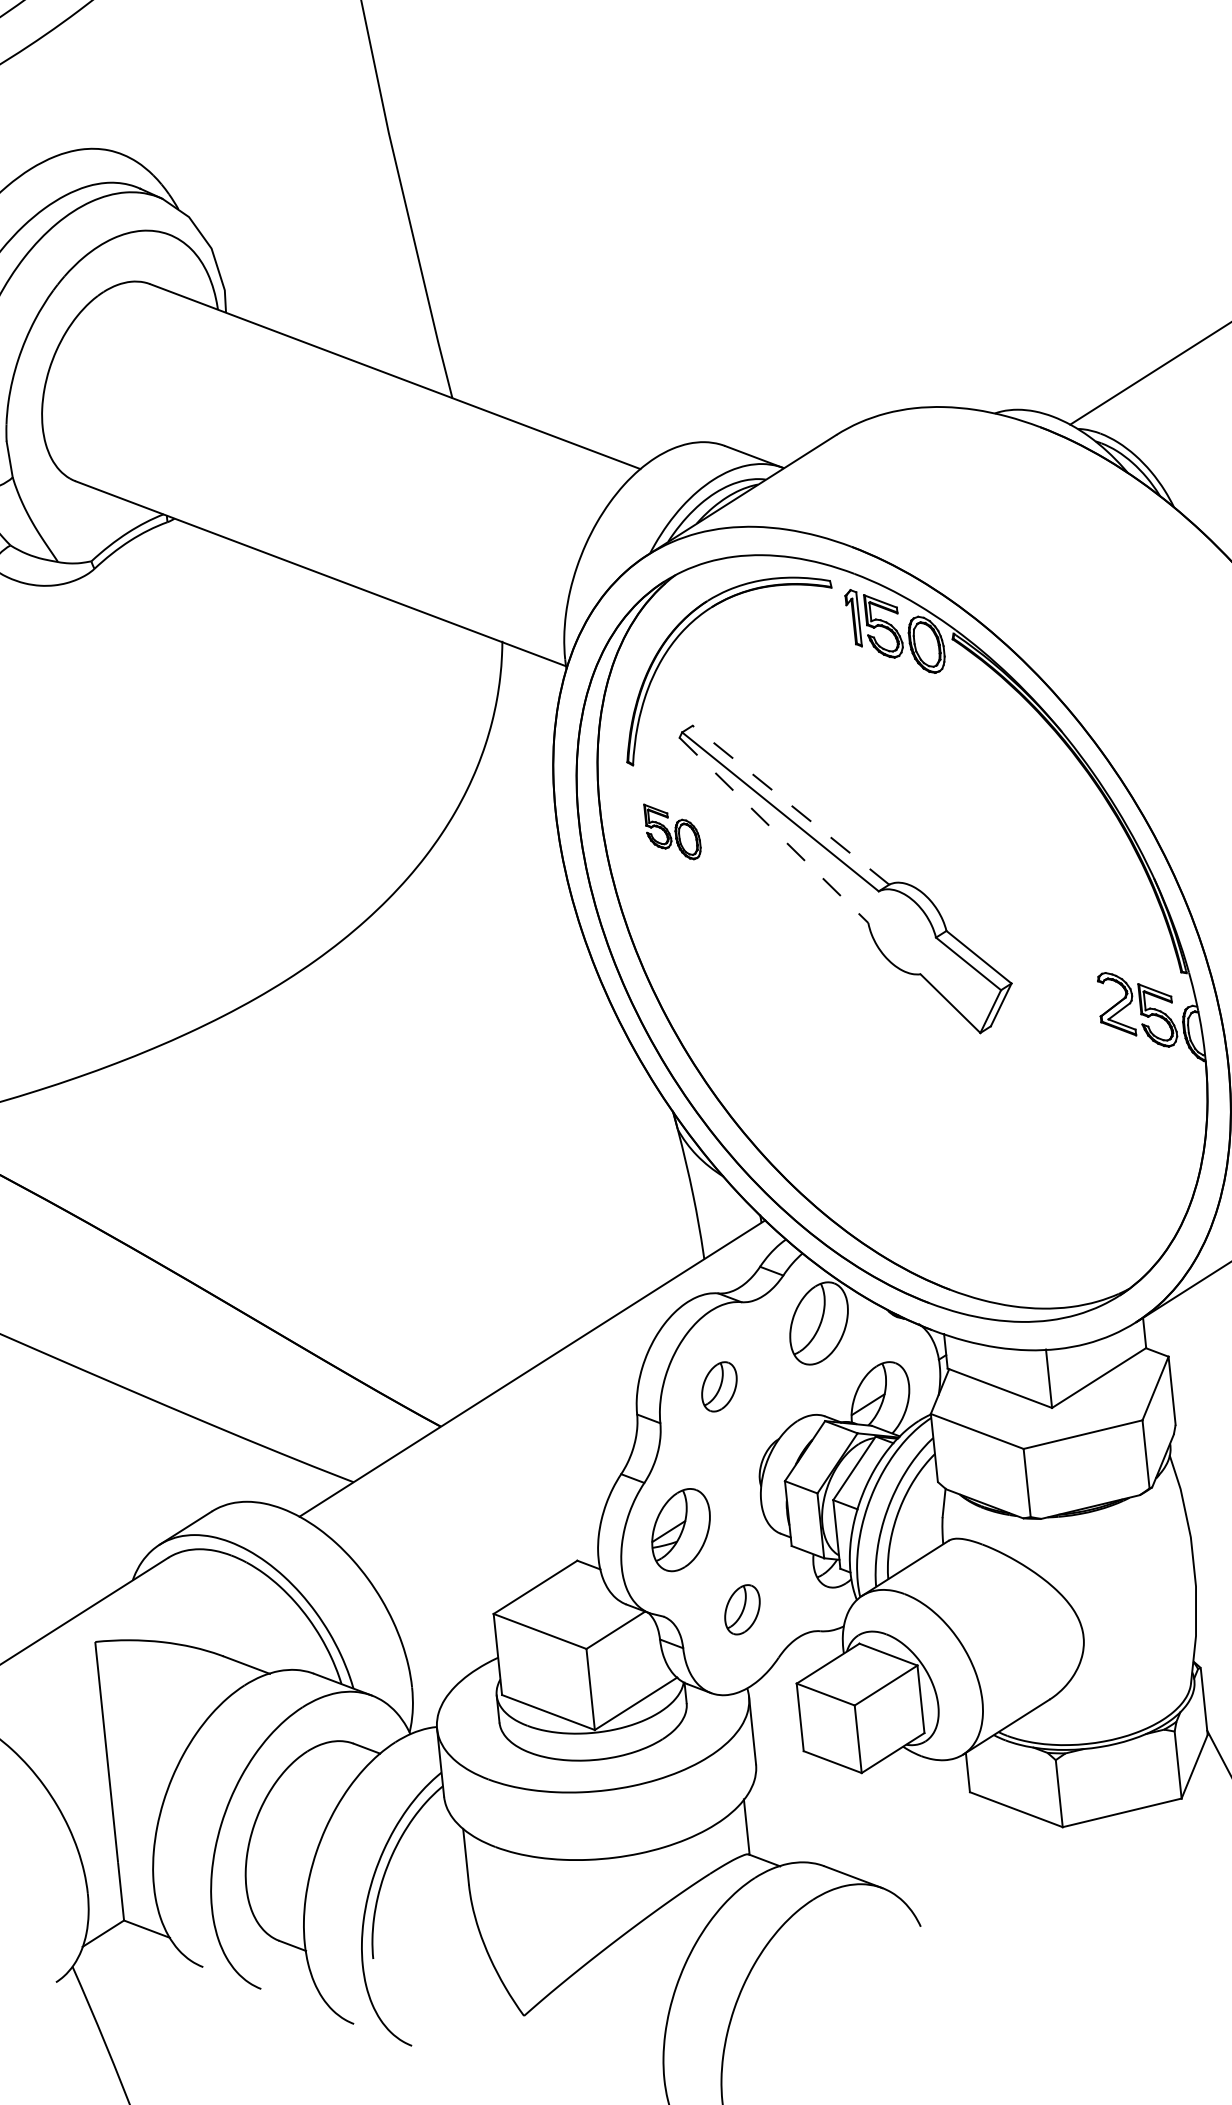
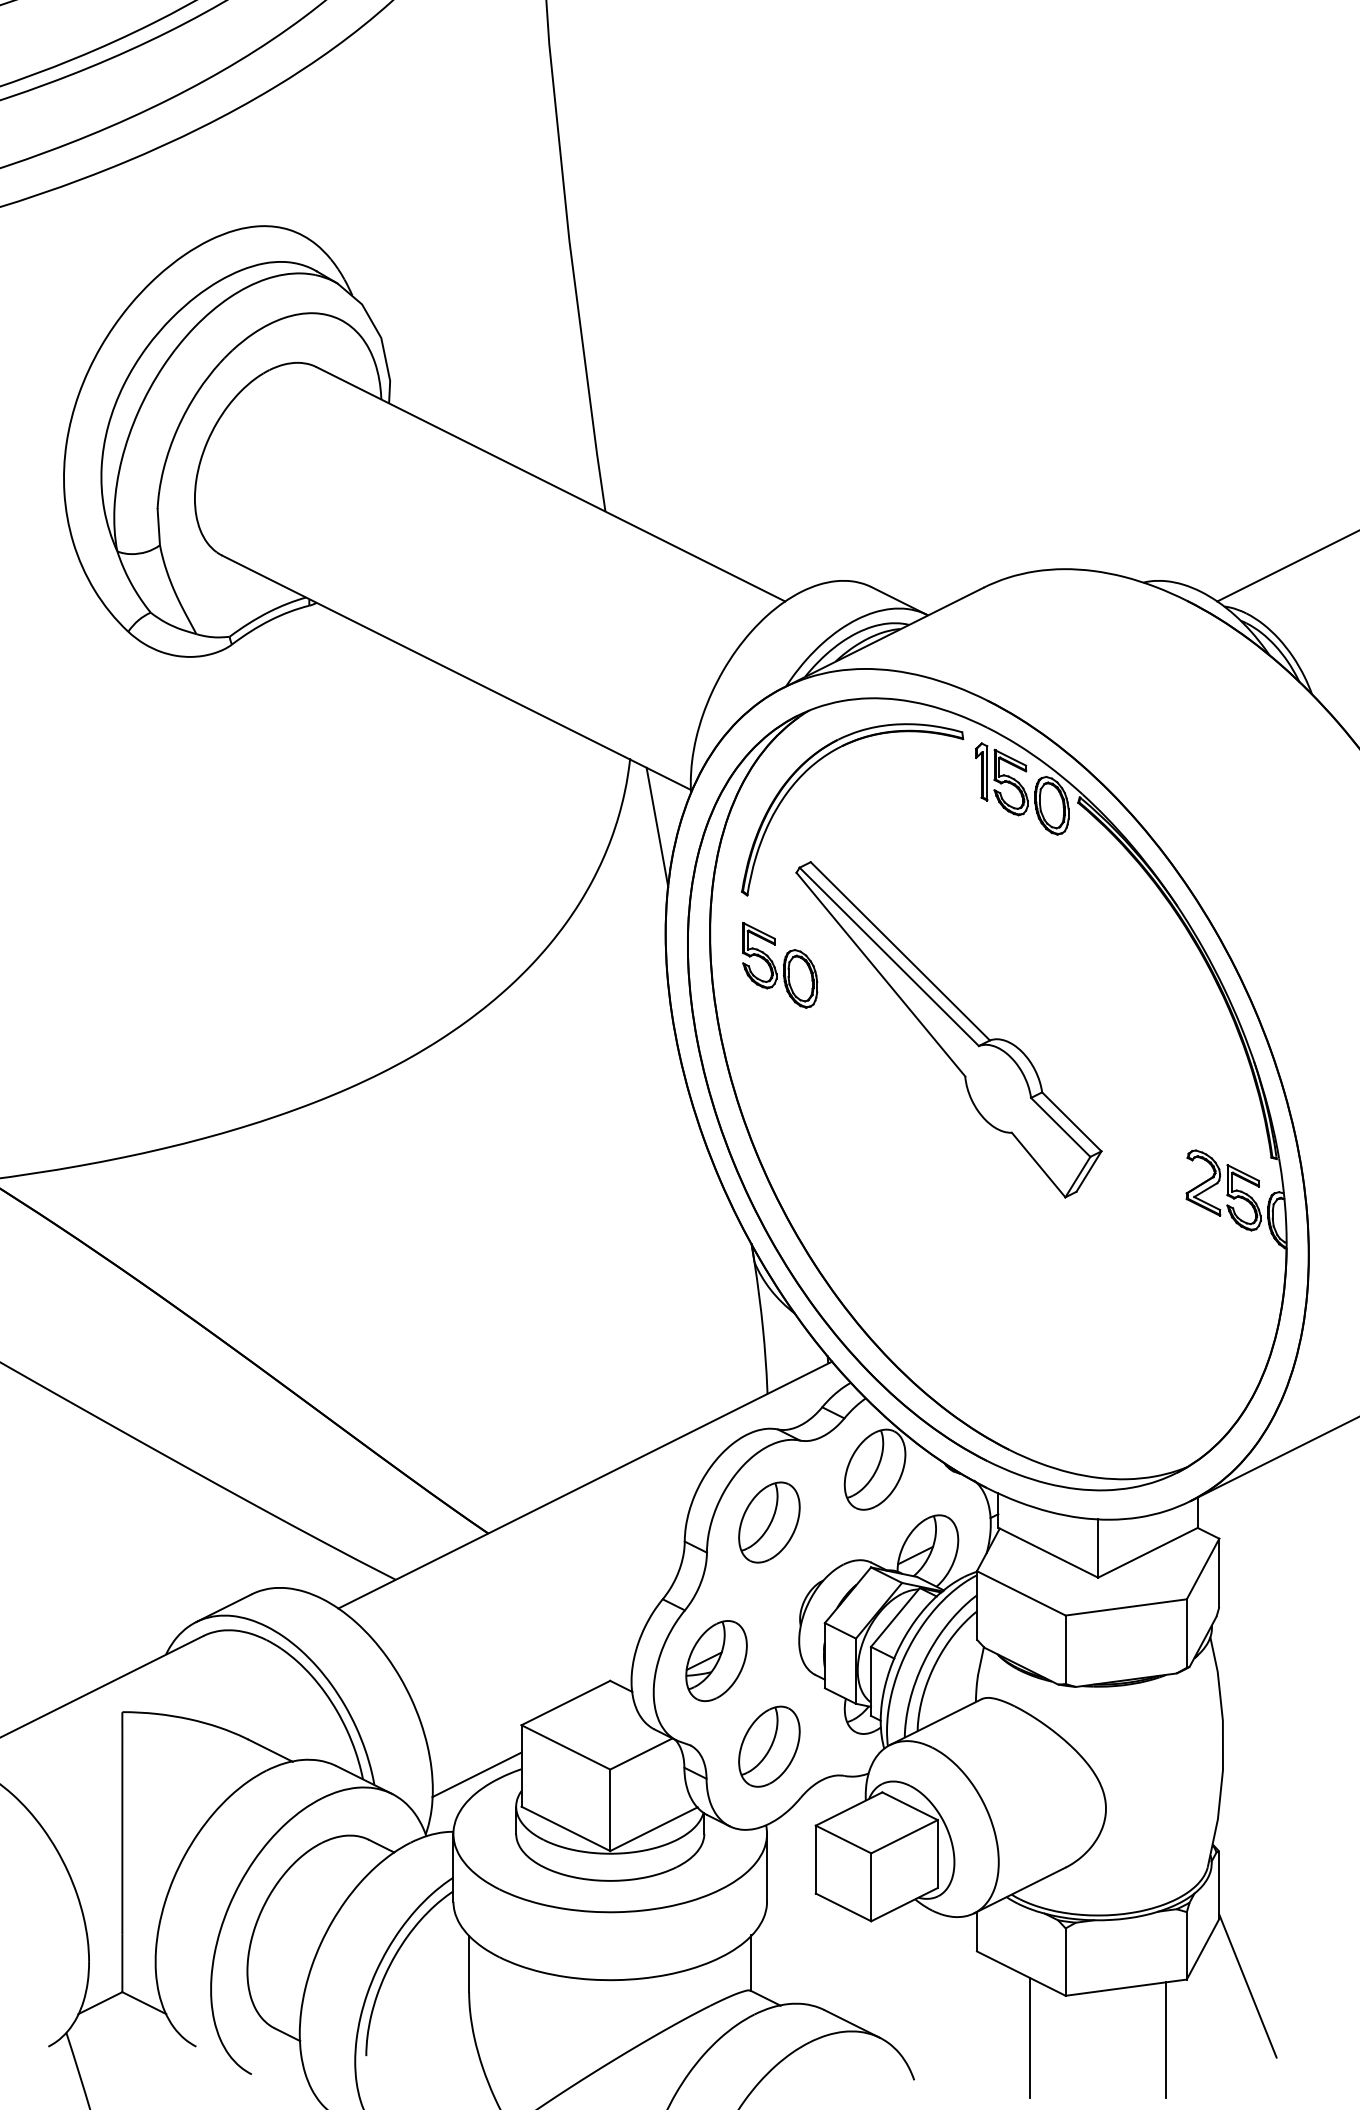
line: (536, 707) -> (657, 827), added
line: (790, 804) -> (900, 950), dashed -> solid
part: (673, 831) -> (780, 965), size x1.43
line: (774, 831) -> (881, 975), dashed -> solid
part: (719, 1386) -> (769, 1522), size x1.67
part: (742, 1609) -> (769, 1746), size x1.67
line: (453, 1667) -> (476, 1774), added
line: (1166, 1861) -> (1165, 2040), added
line: (1032, 1873) -> (1030, 2038), added

